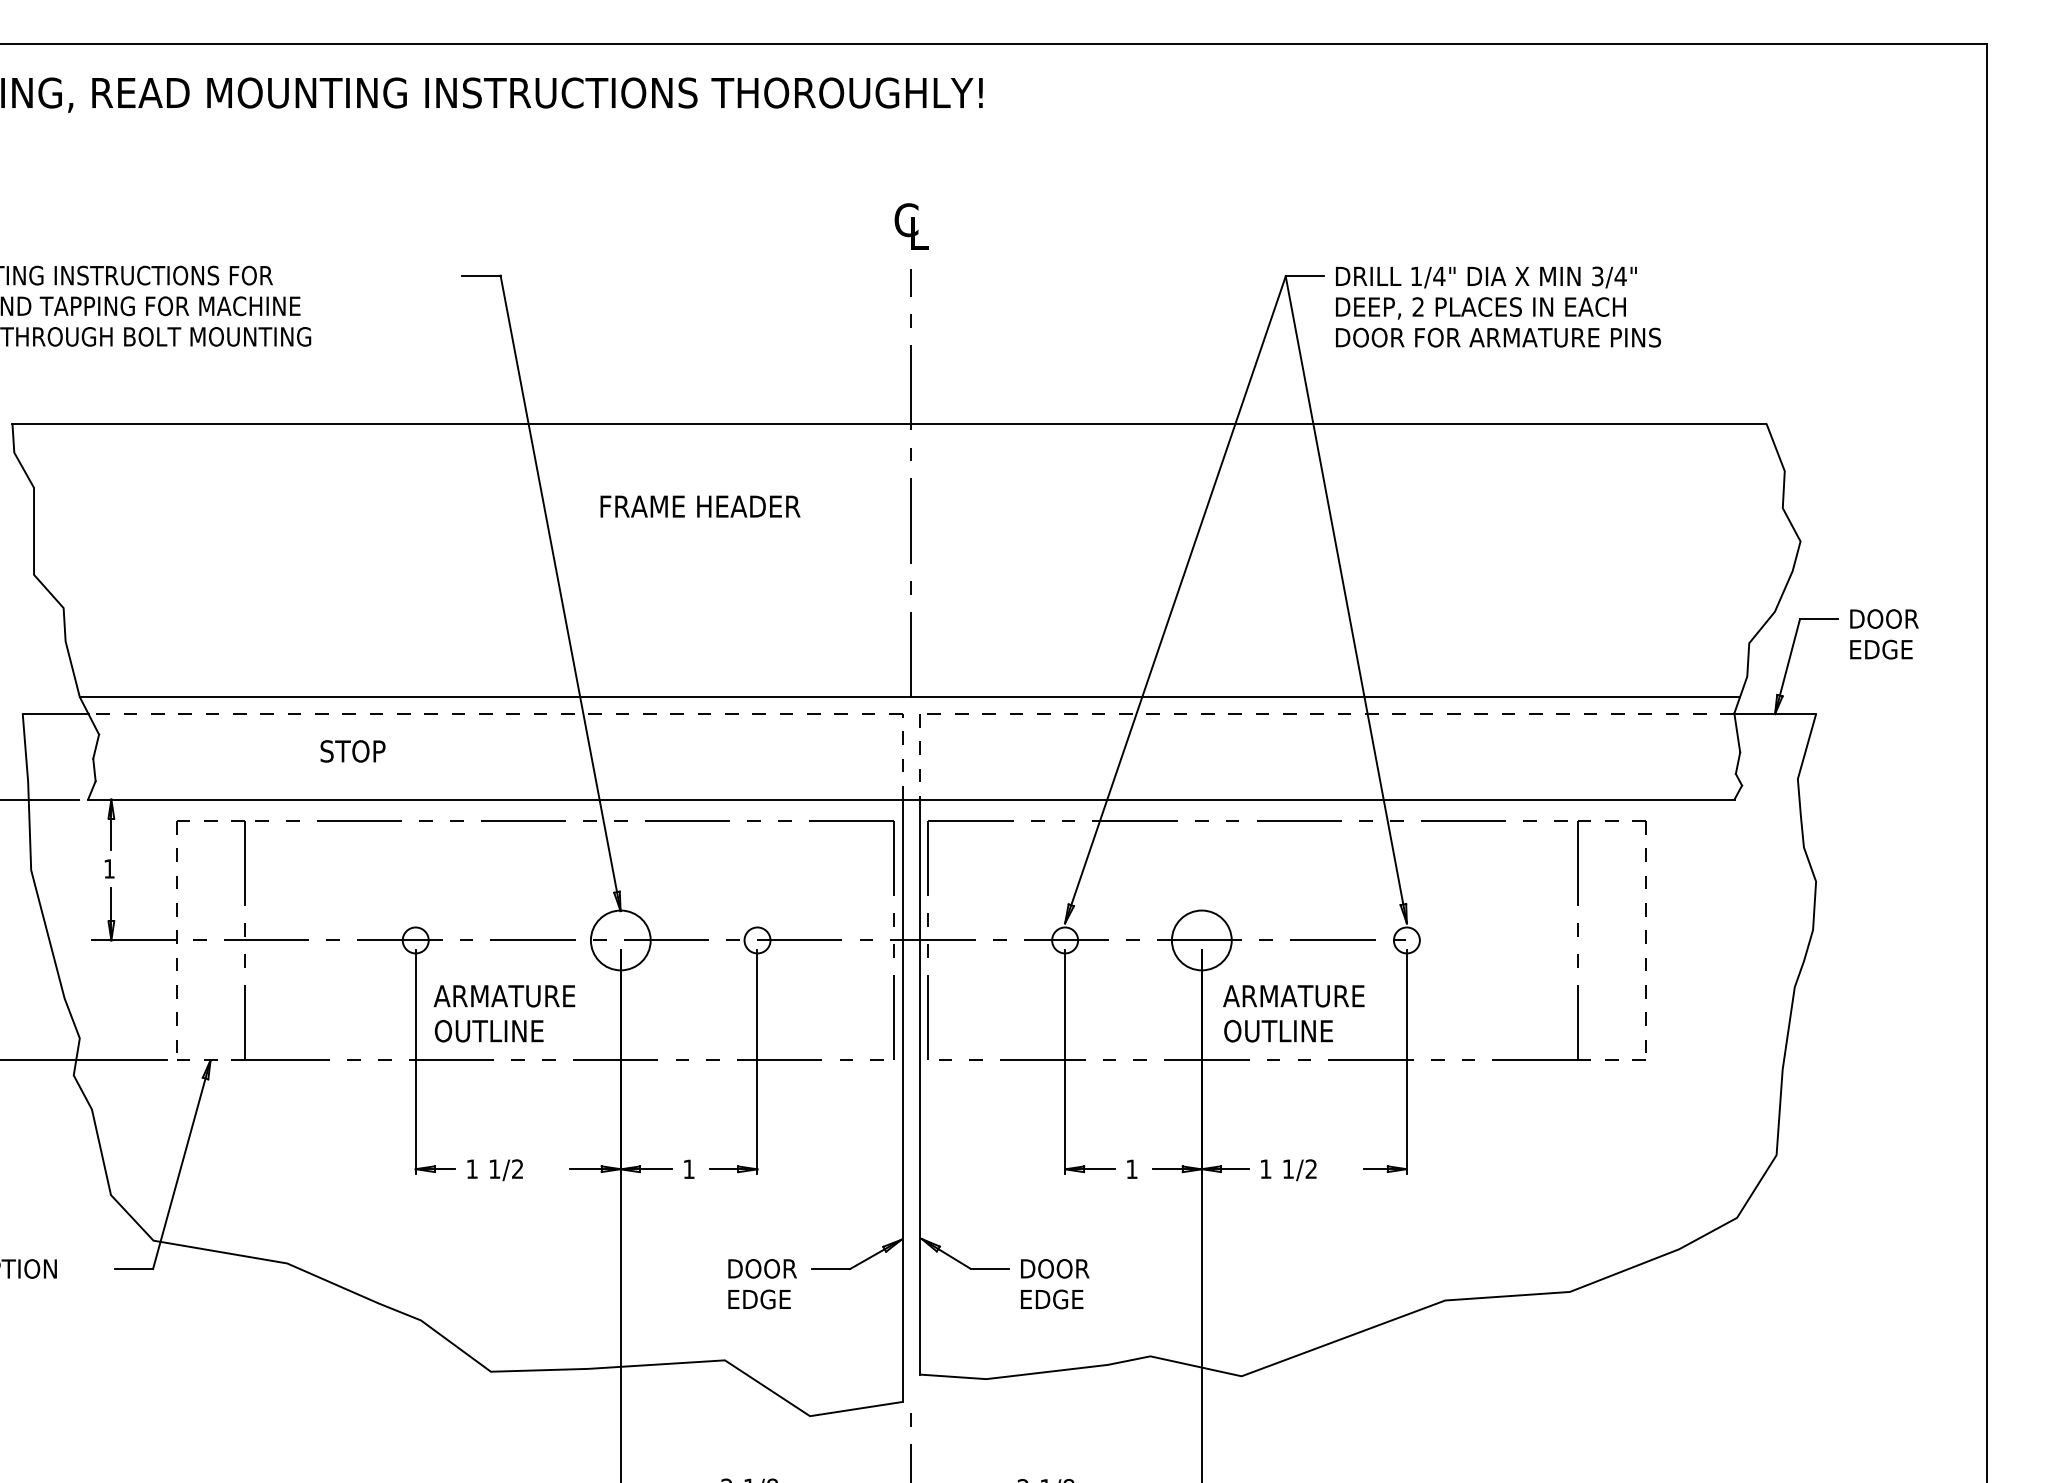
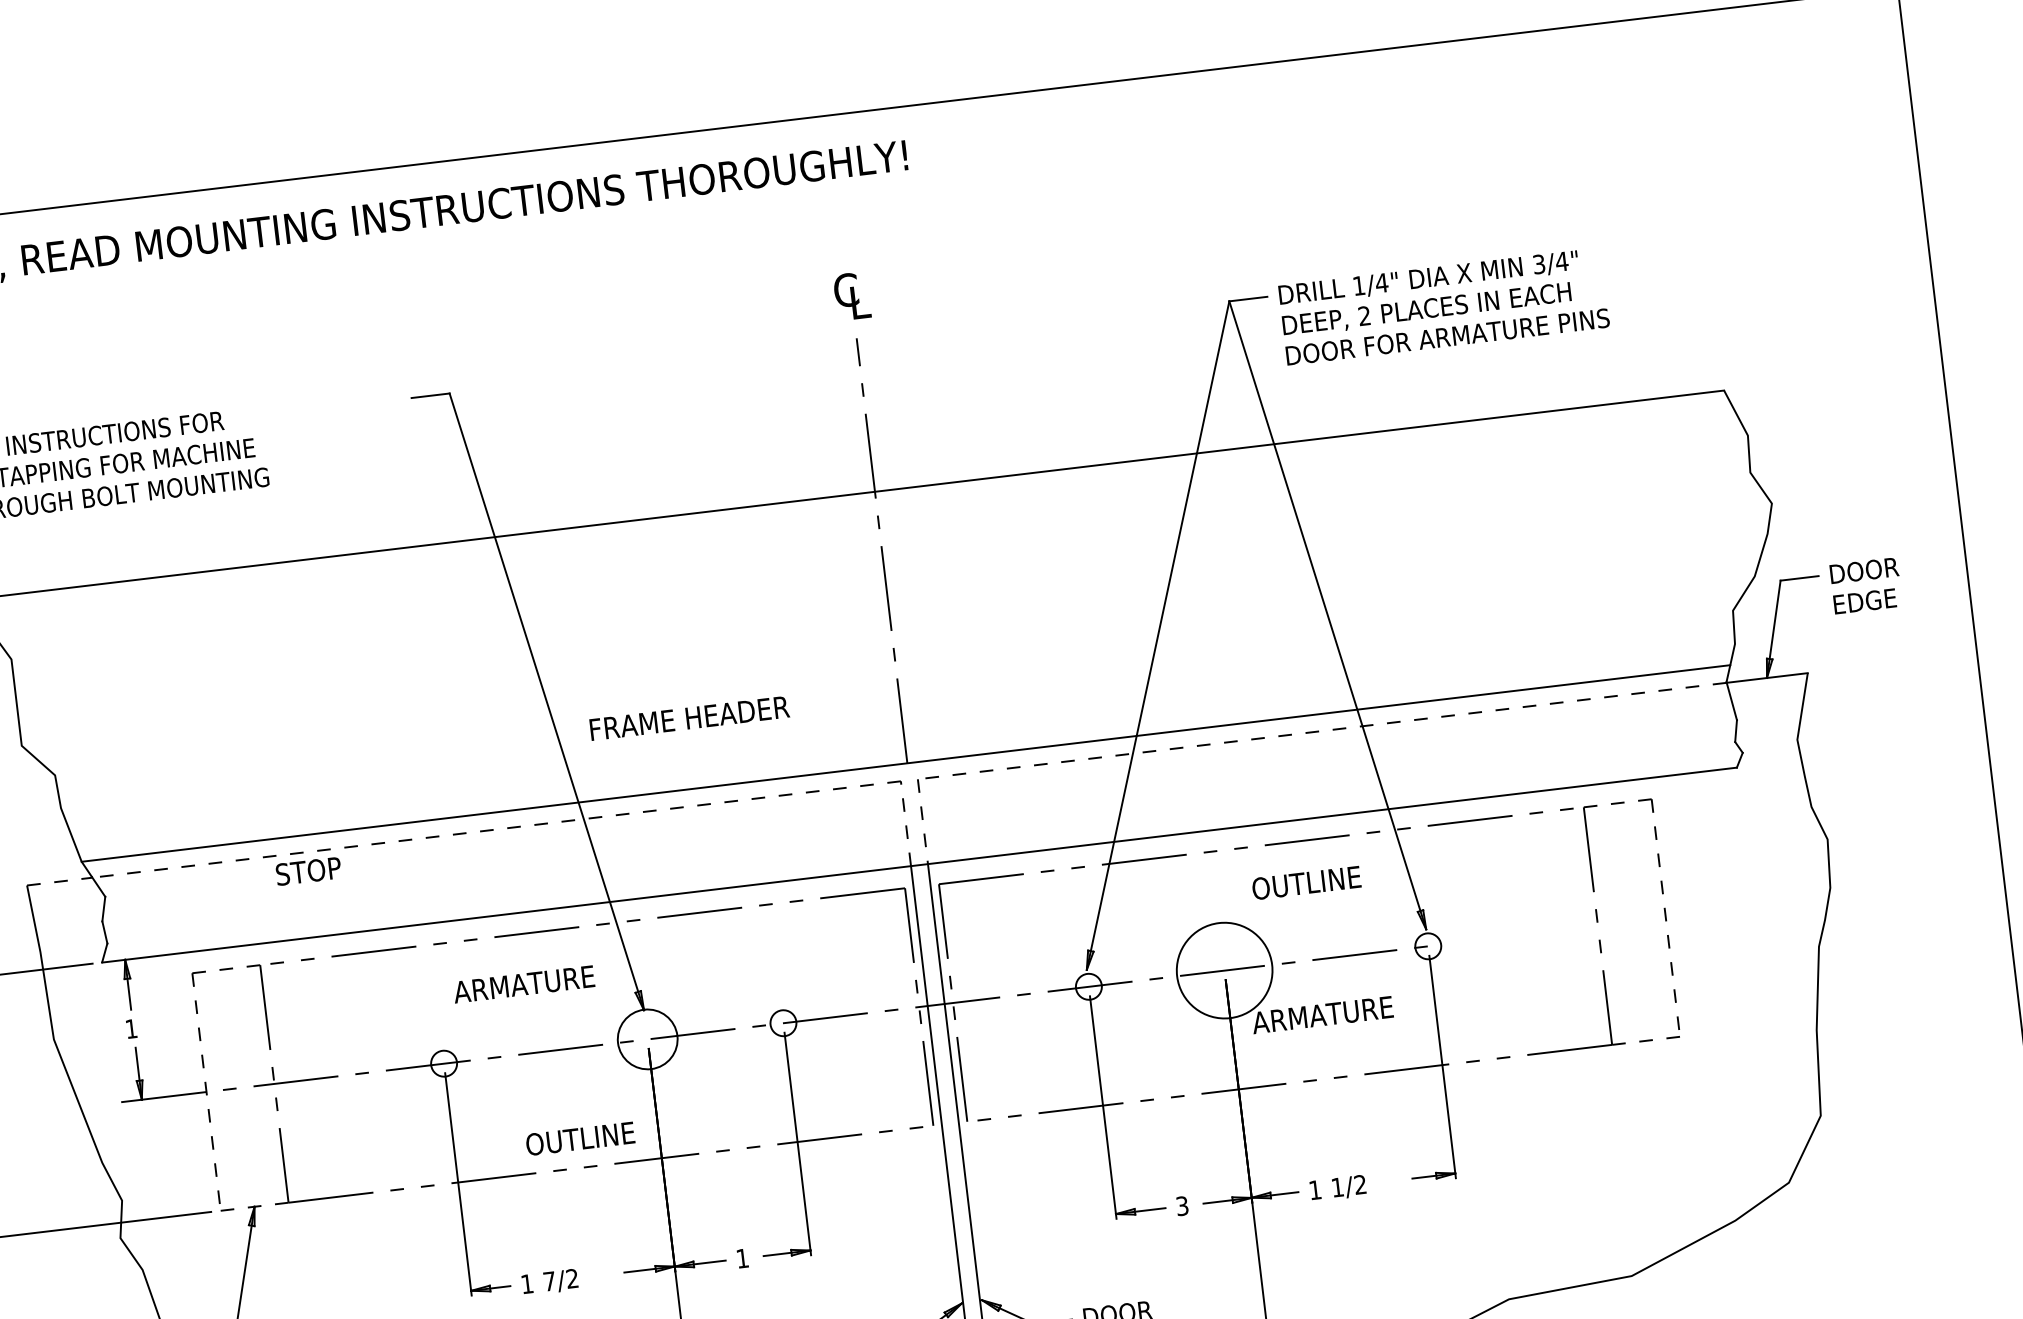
text: (700, 506) -> (689, 718), moved
line: (55, 714) -> (59, 881), solid -> dashed
text: (352, 751) -> (308, 871), moved
circle: (1201, 940) -> (1224, 970), size x1.6
text: (504, 996) -> (524, 984), moved
text: (488, 1031) -> (579, 1139), moved
text: (1278, 1031) -> (1306, 883), moved
text: (494, 1168) -> (549, 1280), 1/2 -> 7/2
text: (1131, 1169) -> (1181, 1206), 1 -> 3

